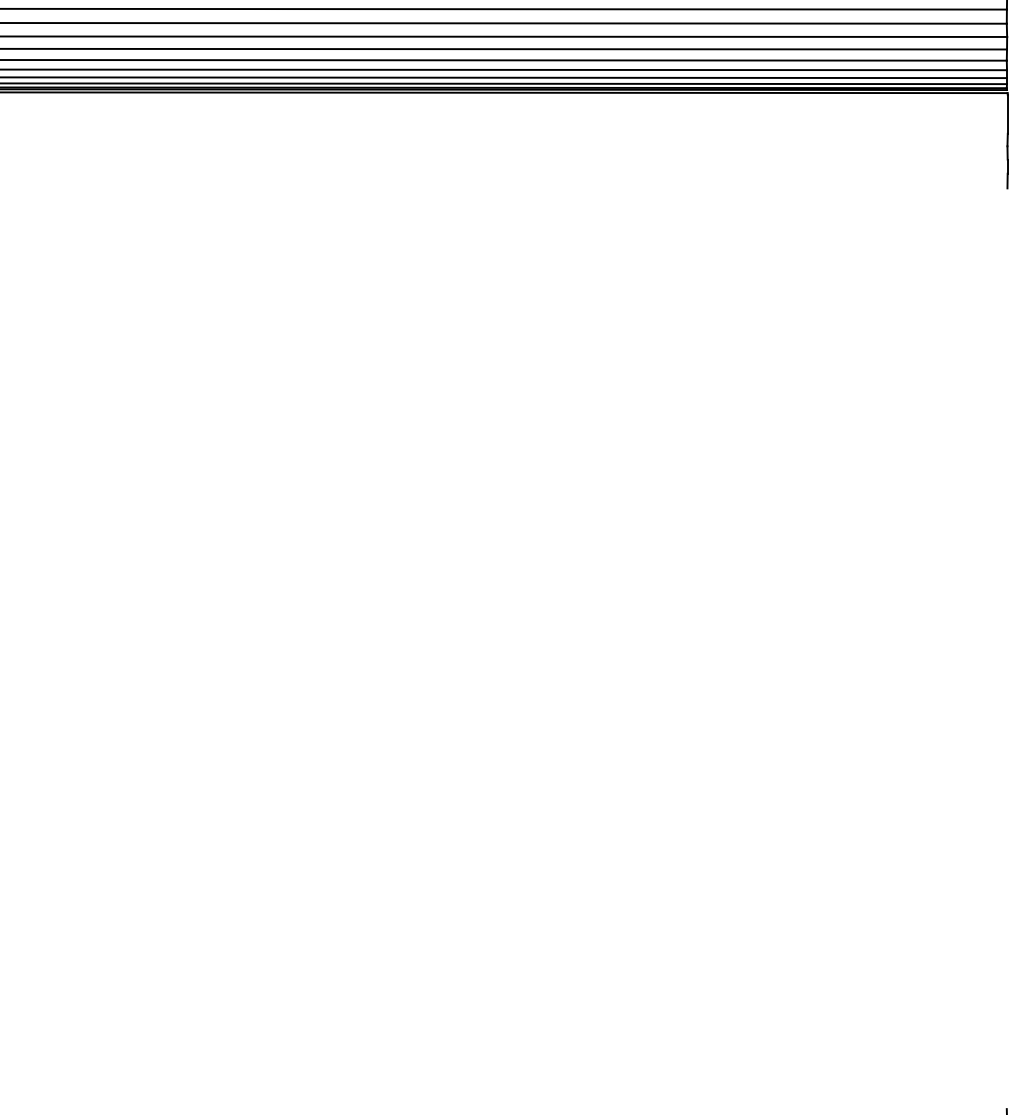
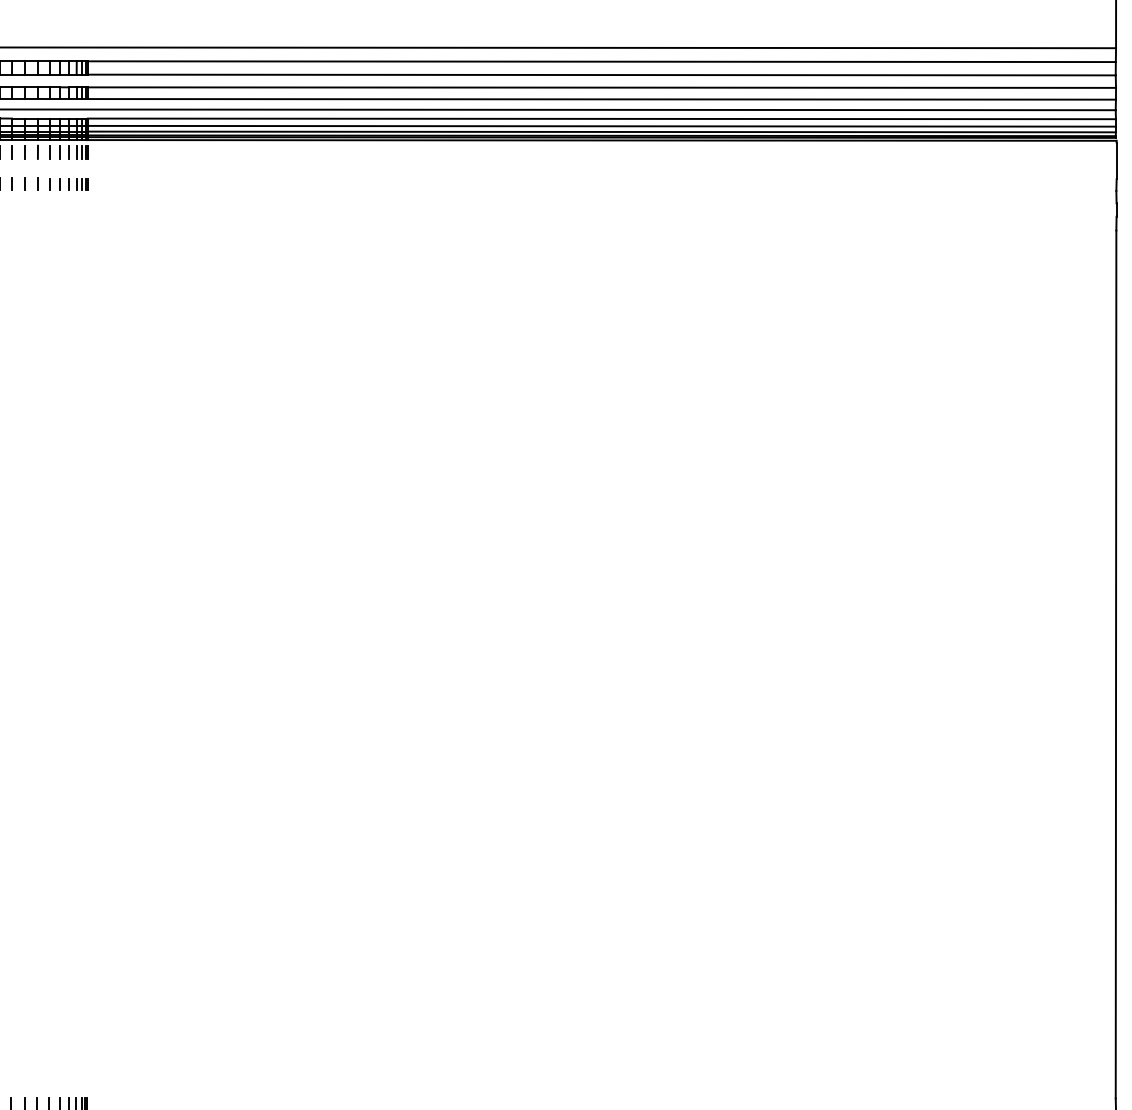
line: (1006, 648) -> (1115, 664), added

